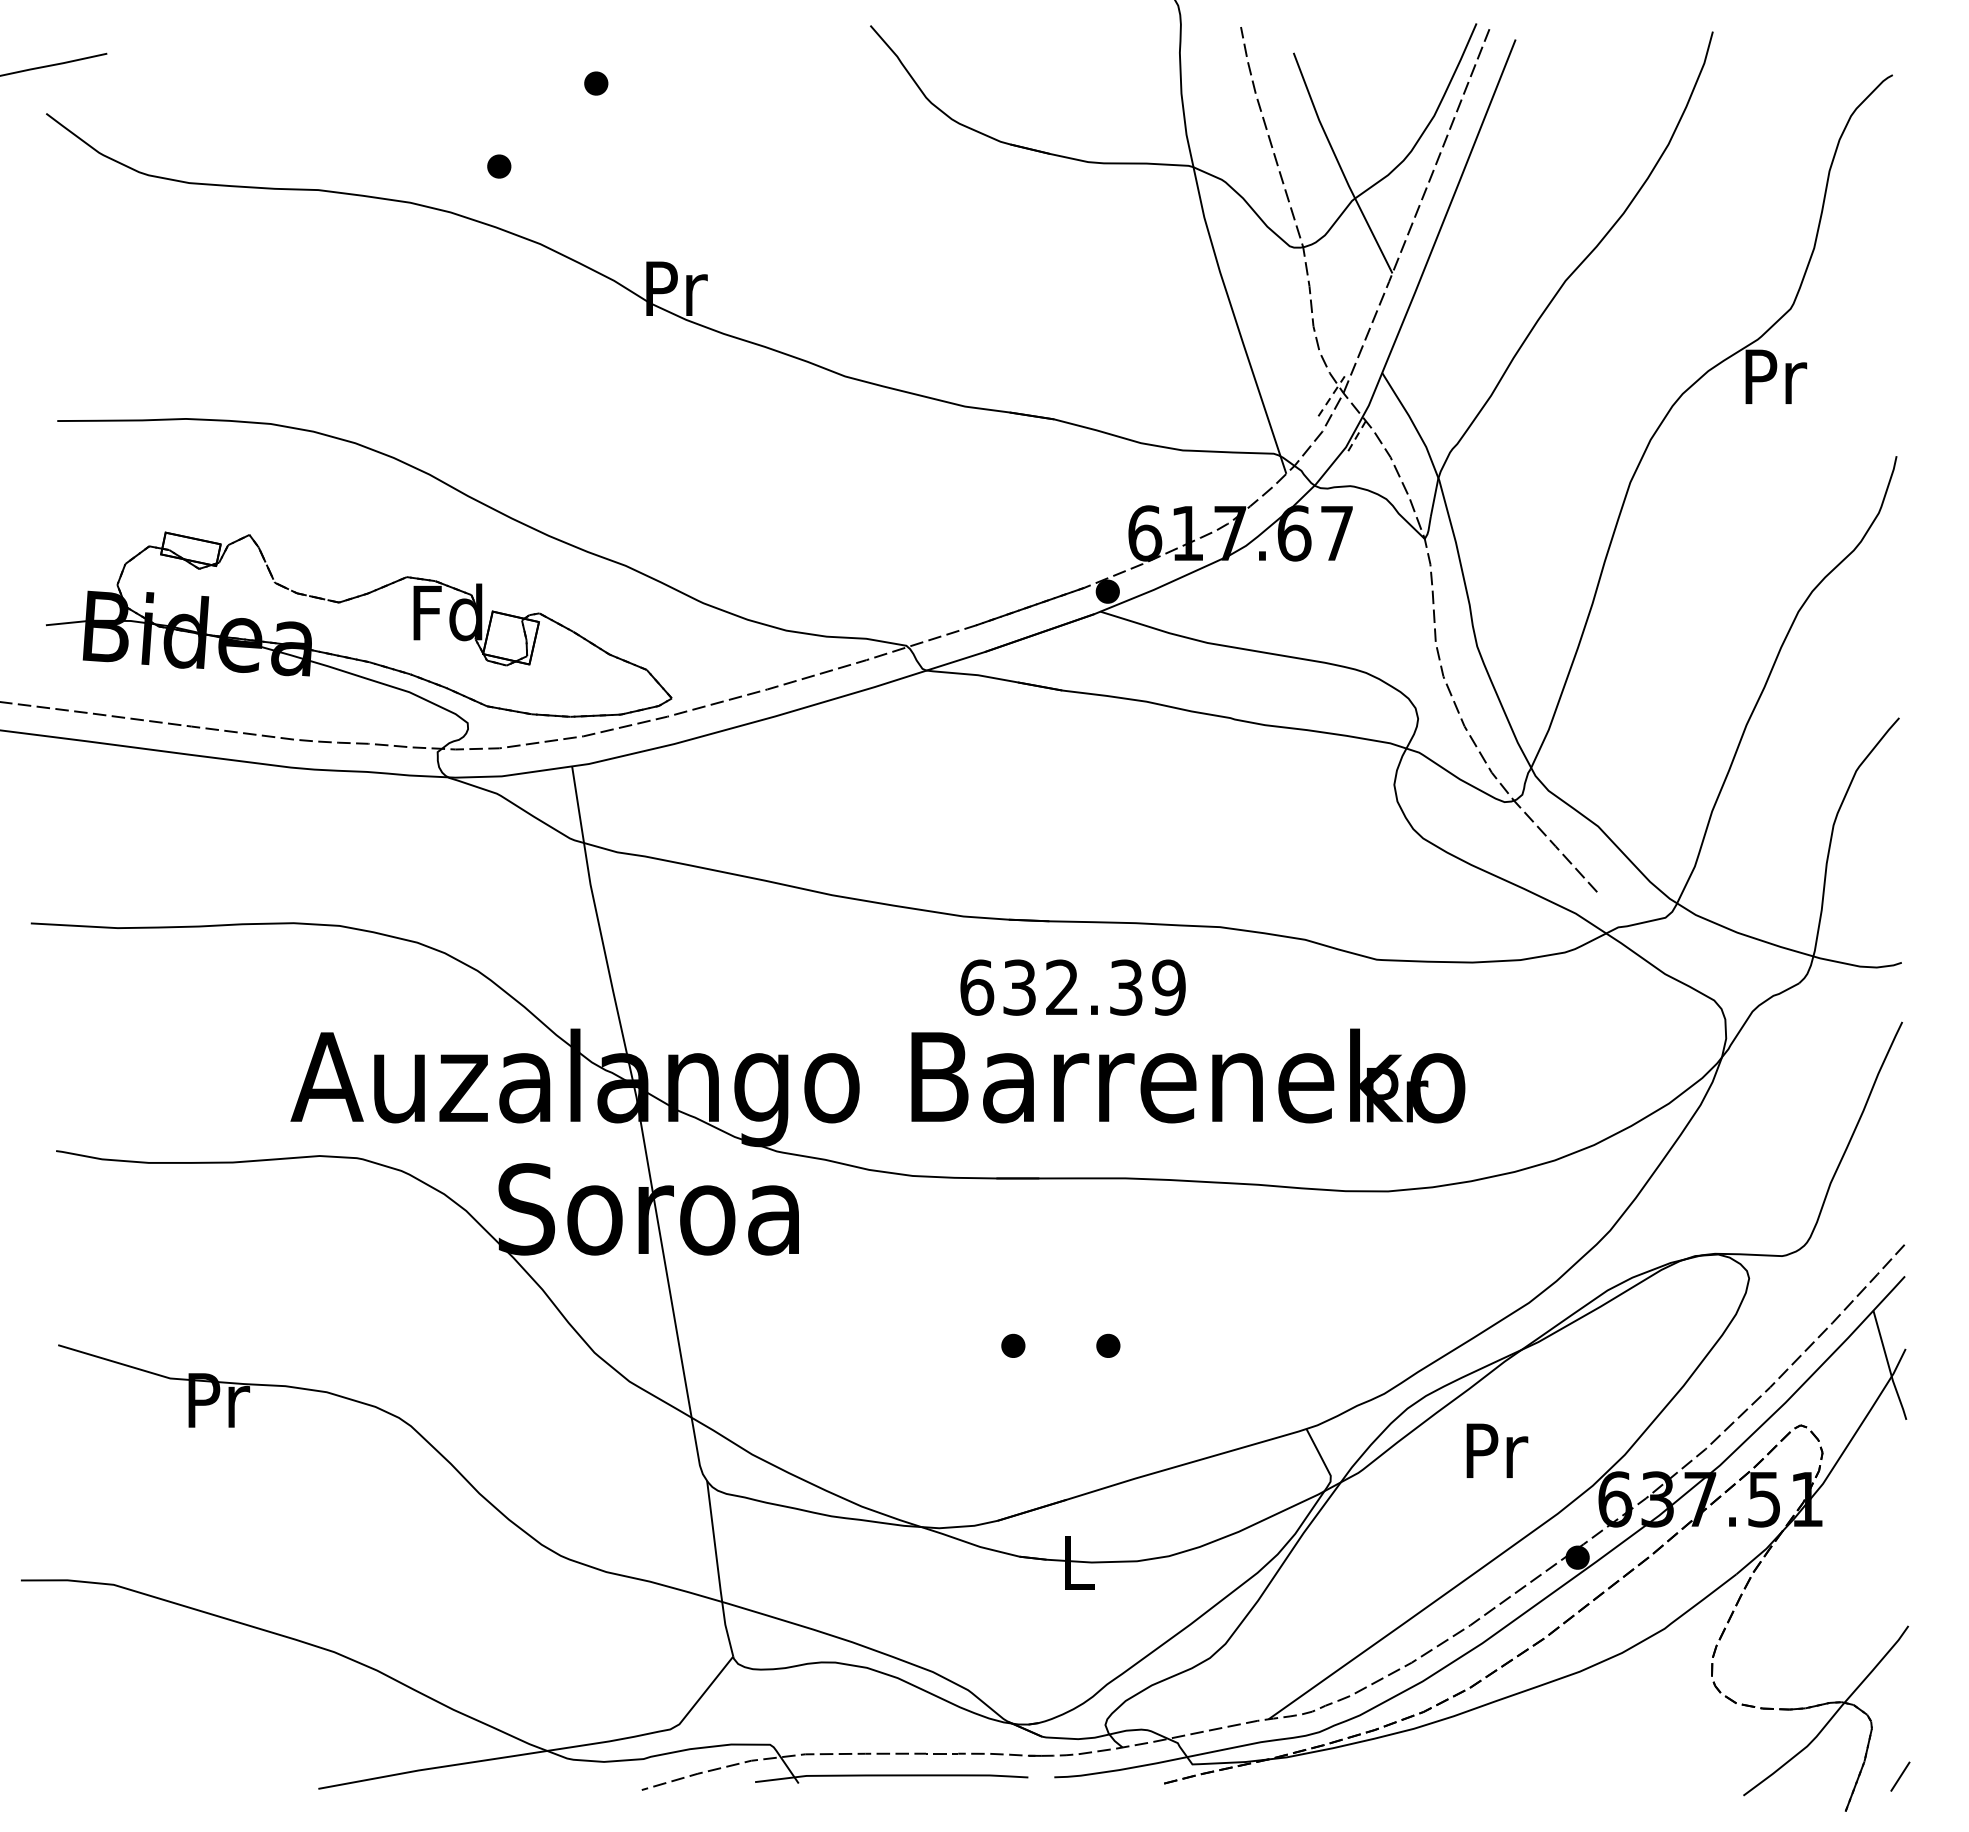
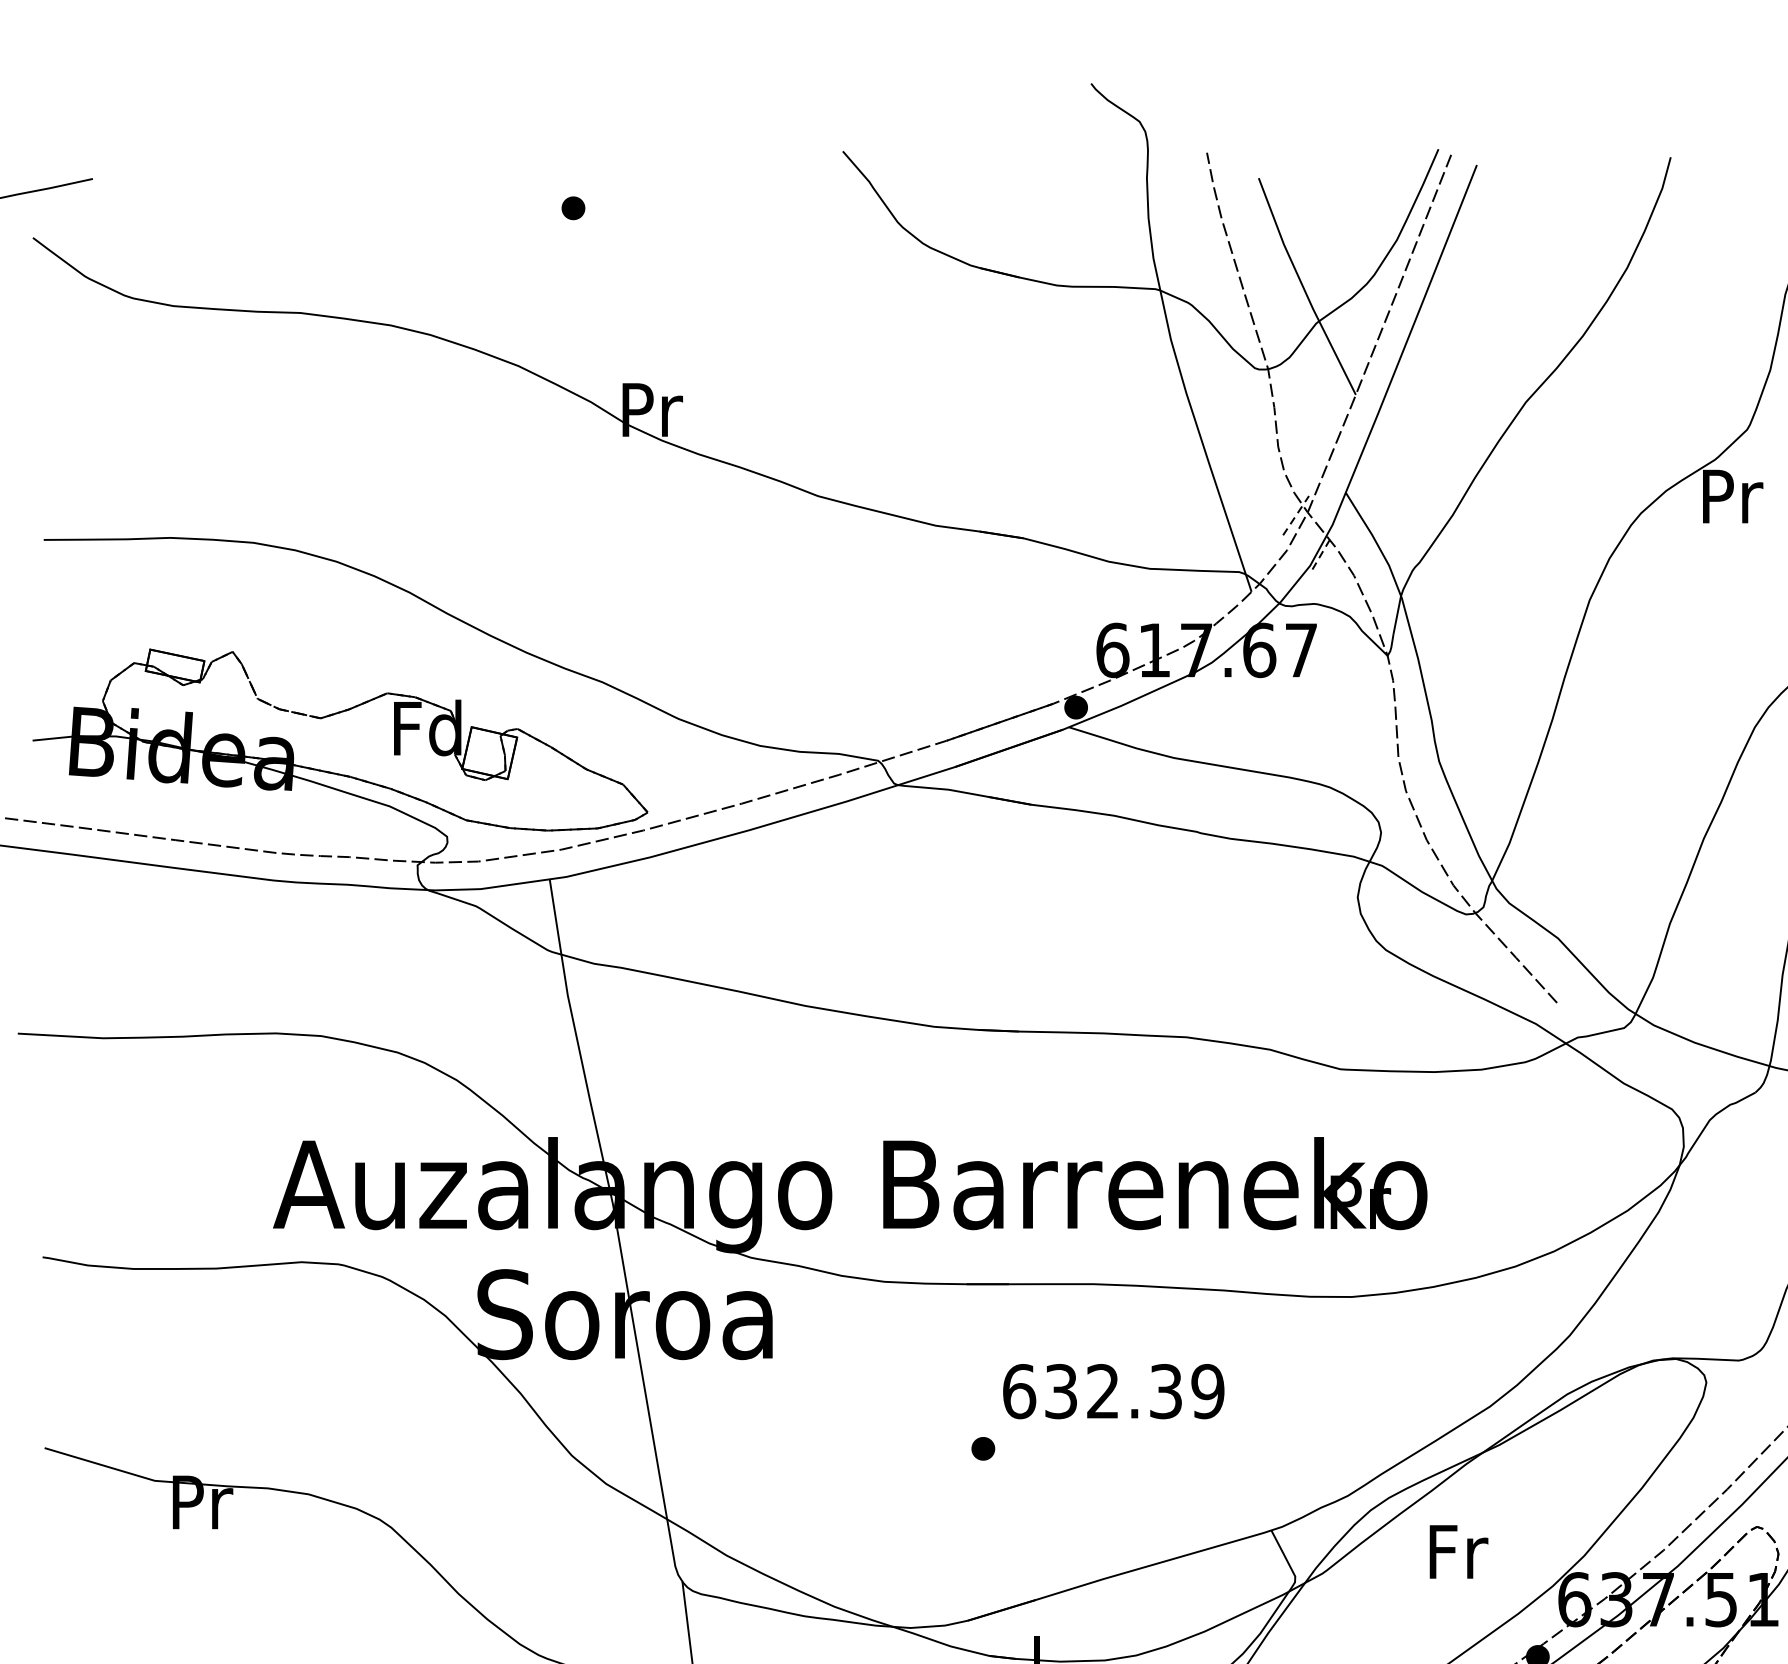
part: (499, 166) -> (478, 289), removed
text: (1072, 987) -> (1113, 1391), moved
part: (1108, 1345) -> (1076, 1448), removed
text: (1497, 1450) -> (1459, 1551), Pr -> Fr

